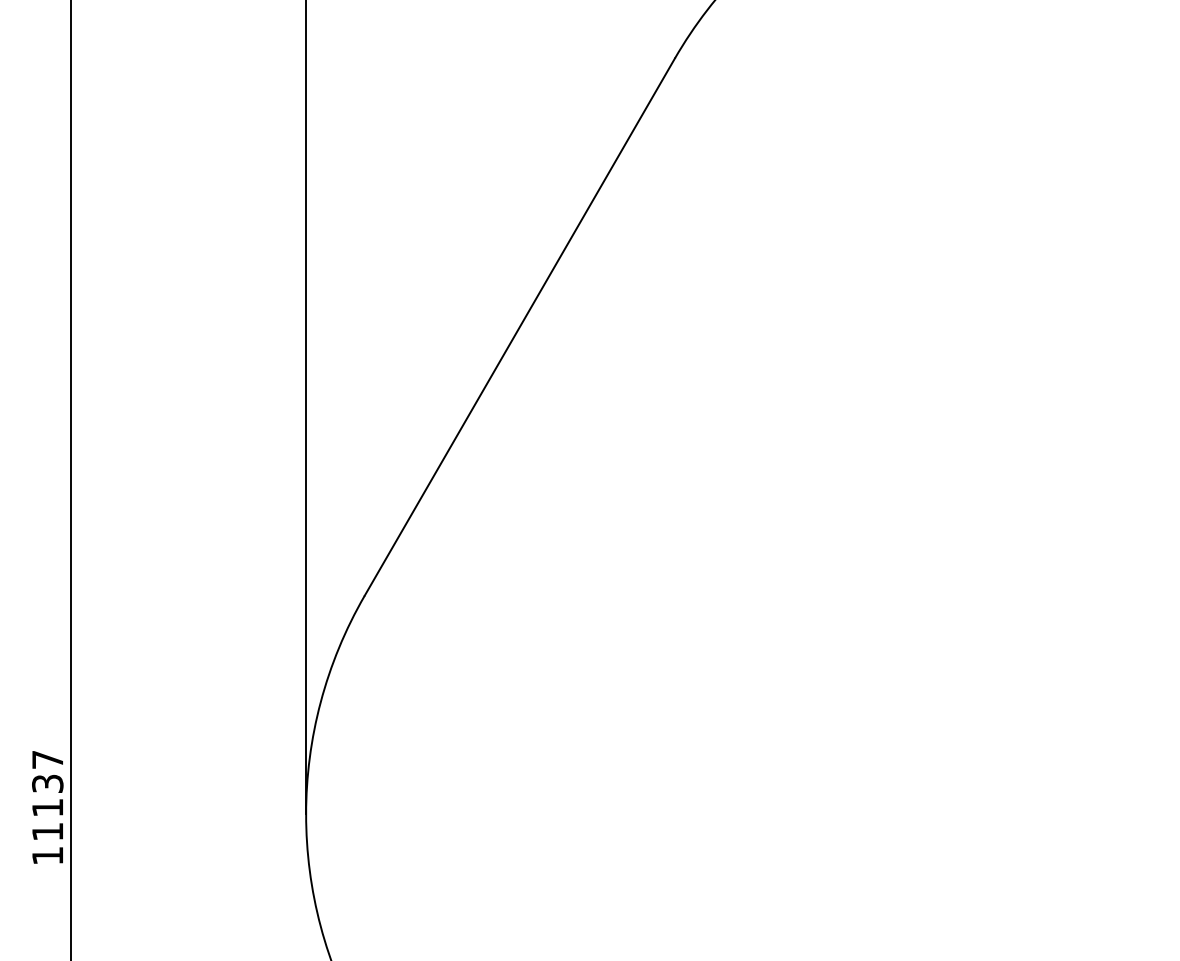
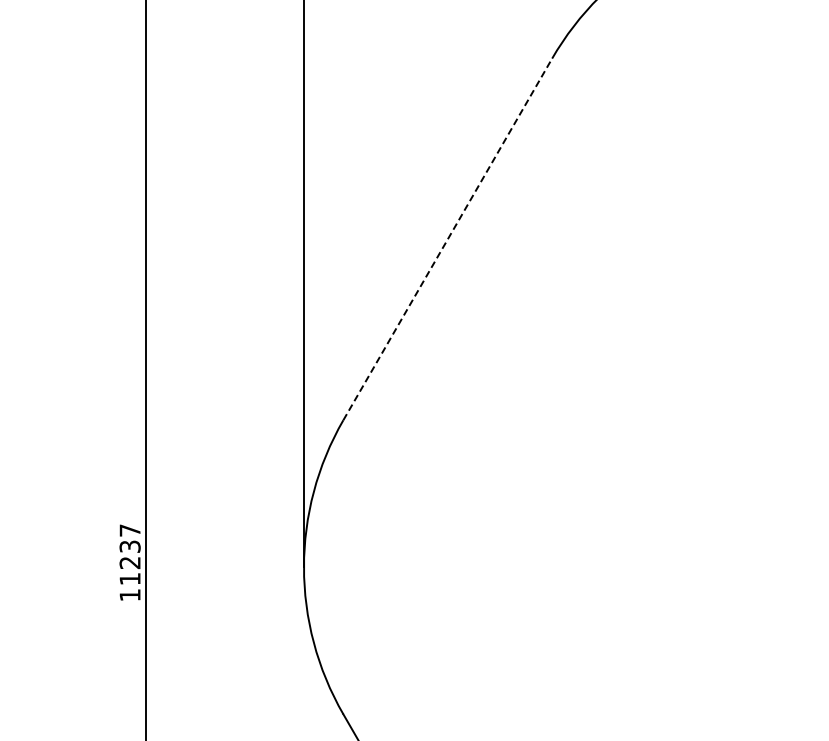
line: (519, 327) -> (447, 239), solid -> dashed
text: (46, 808) -> (129, 563), 11137 -> 11237

